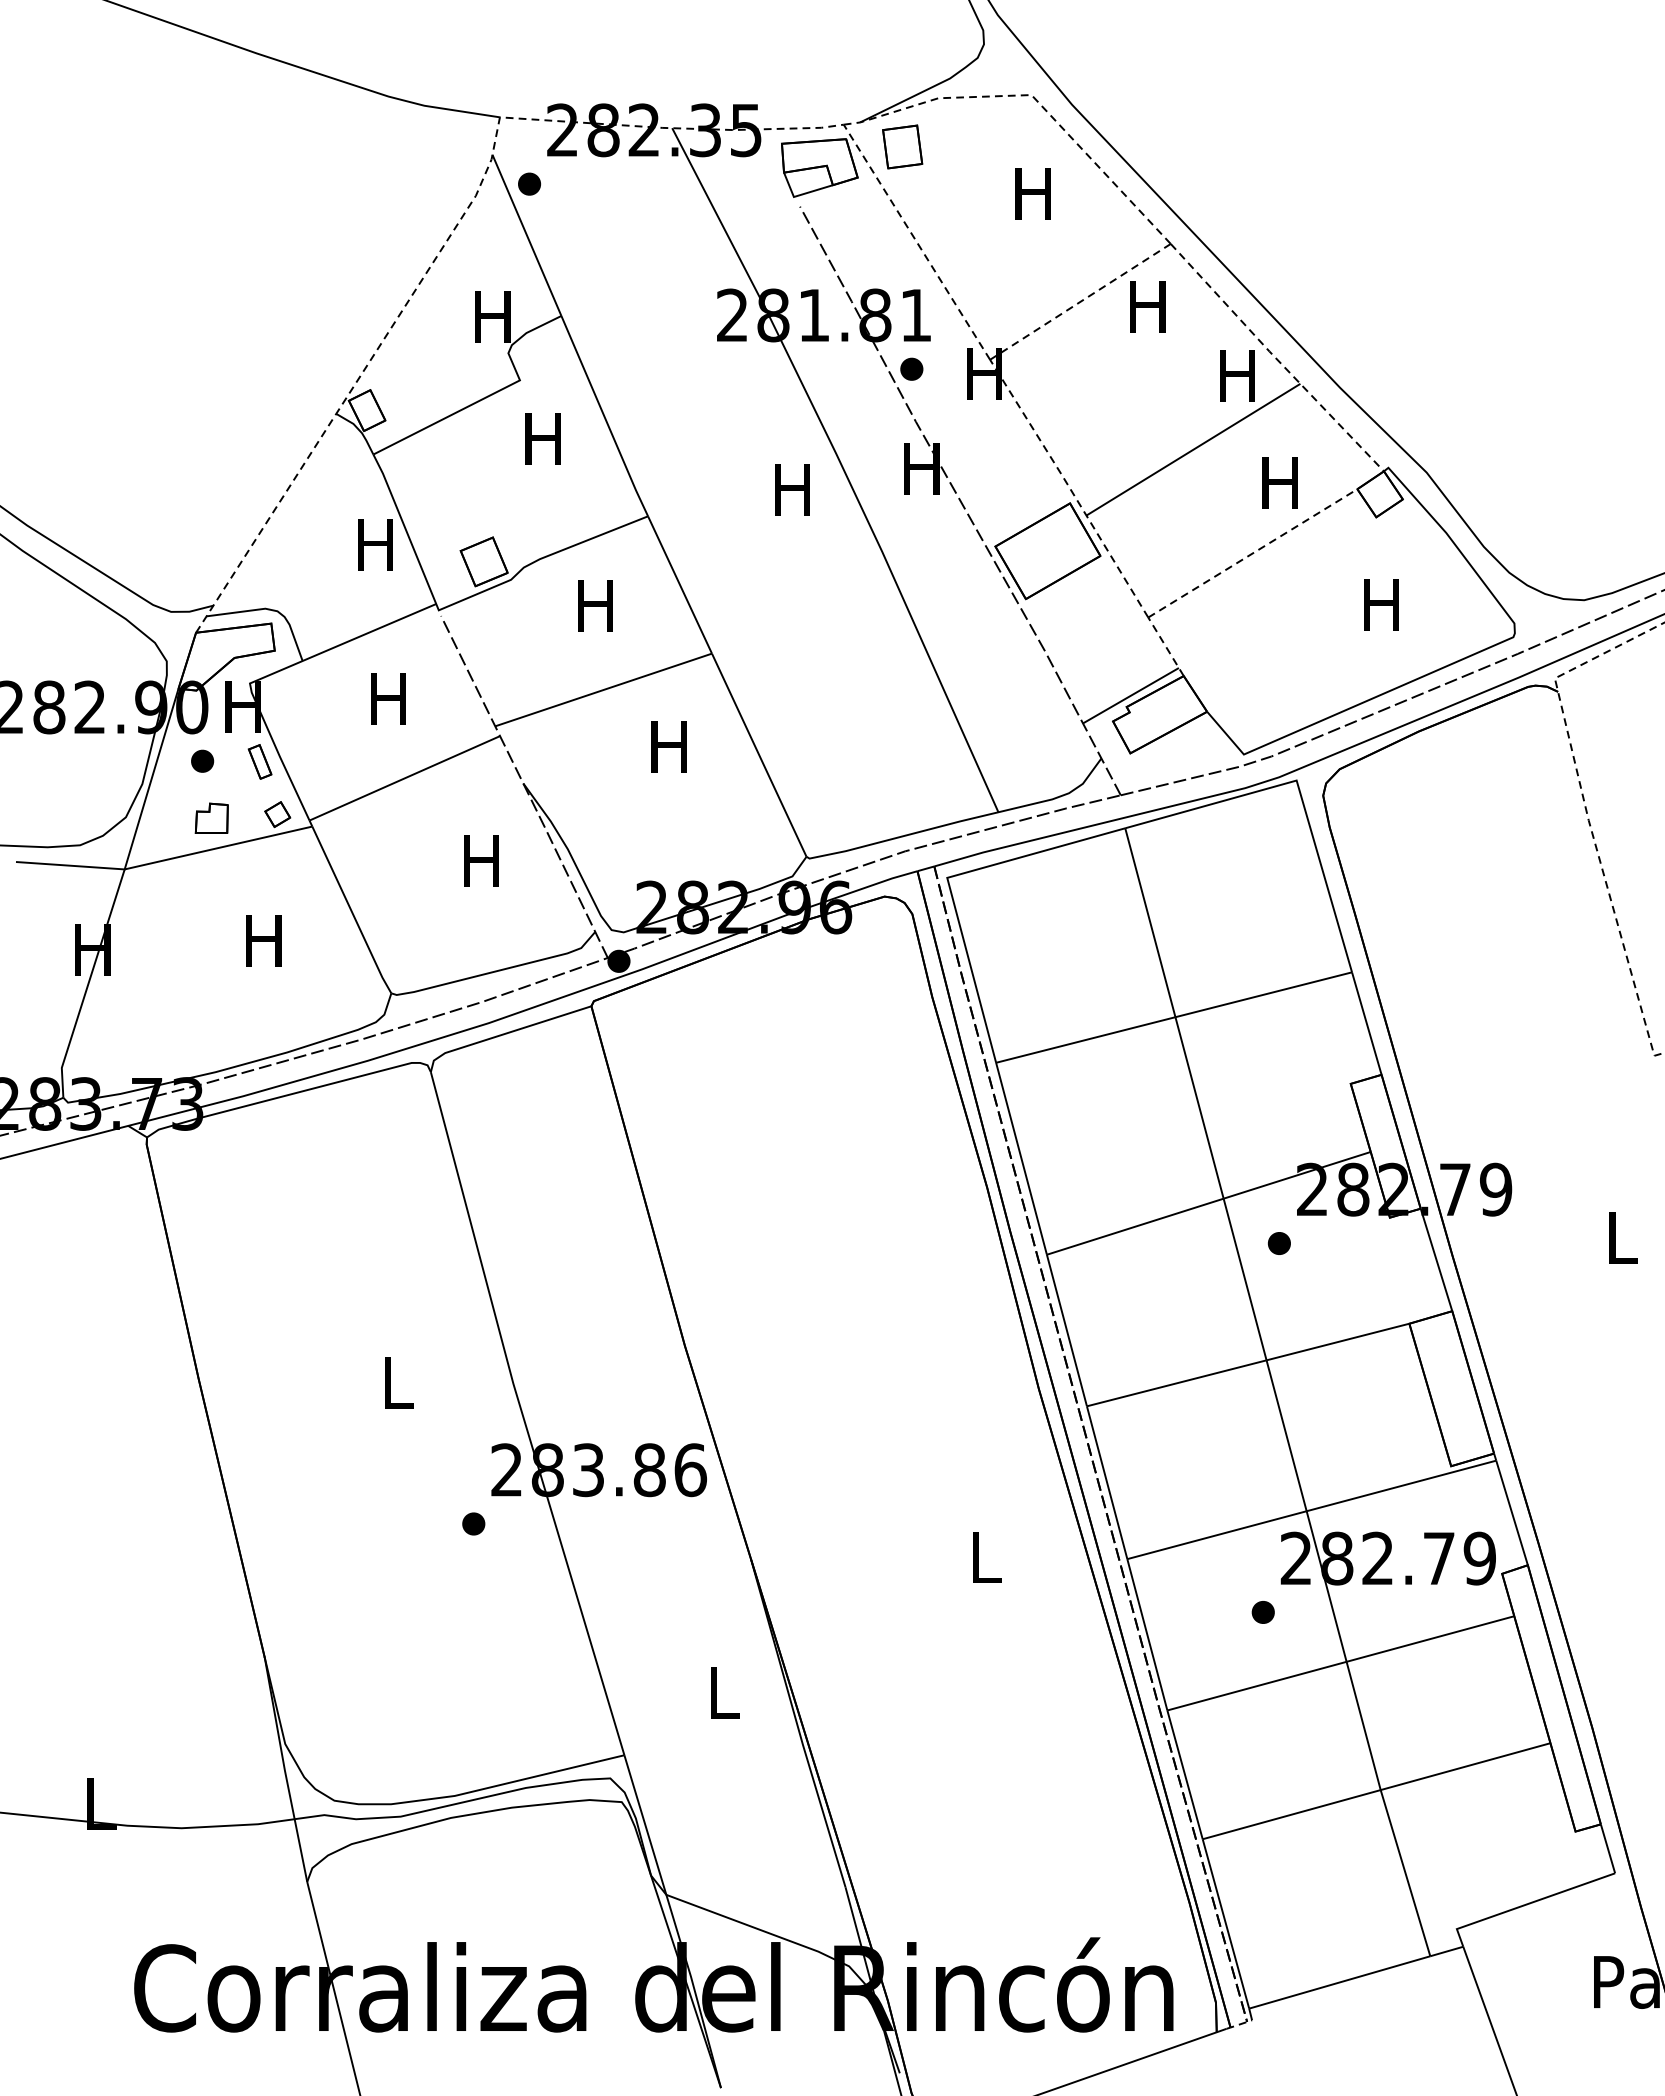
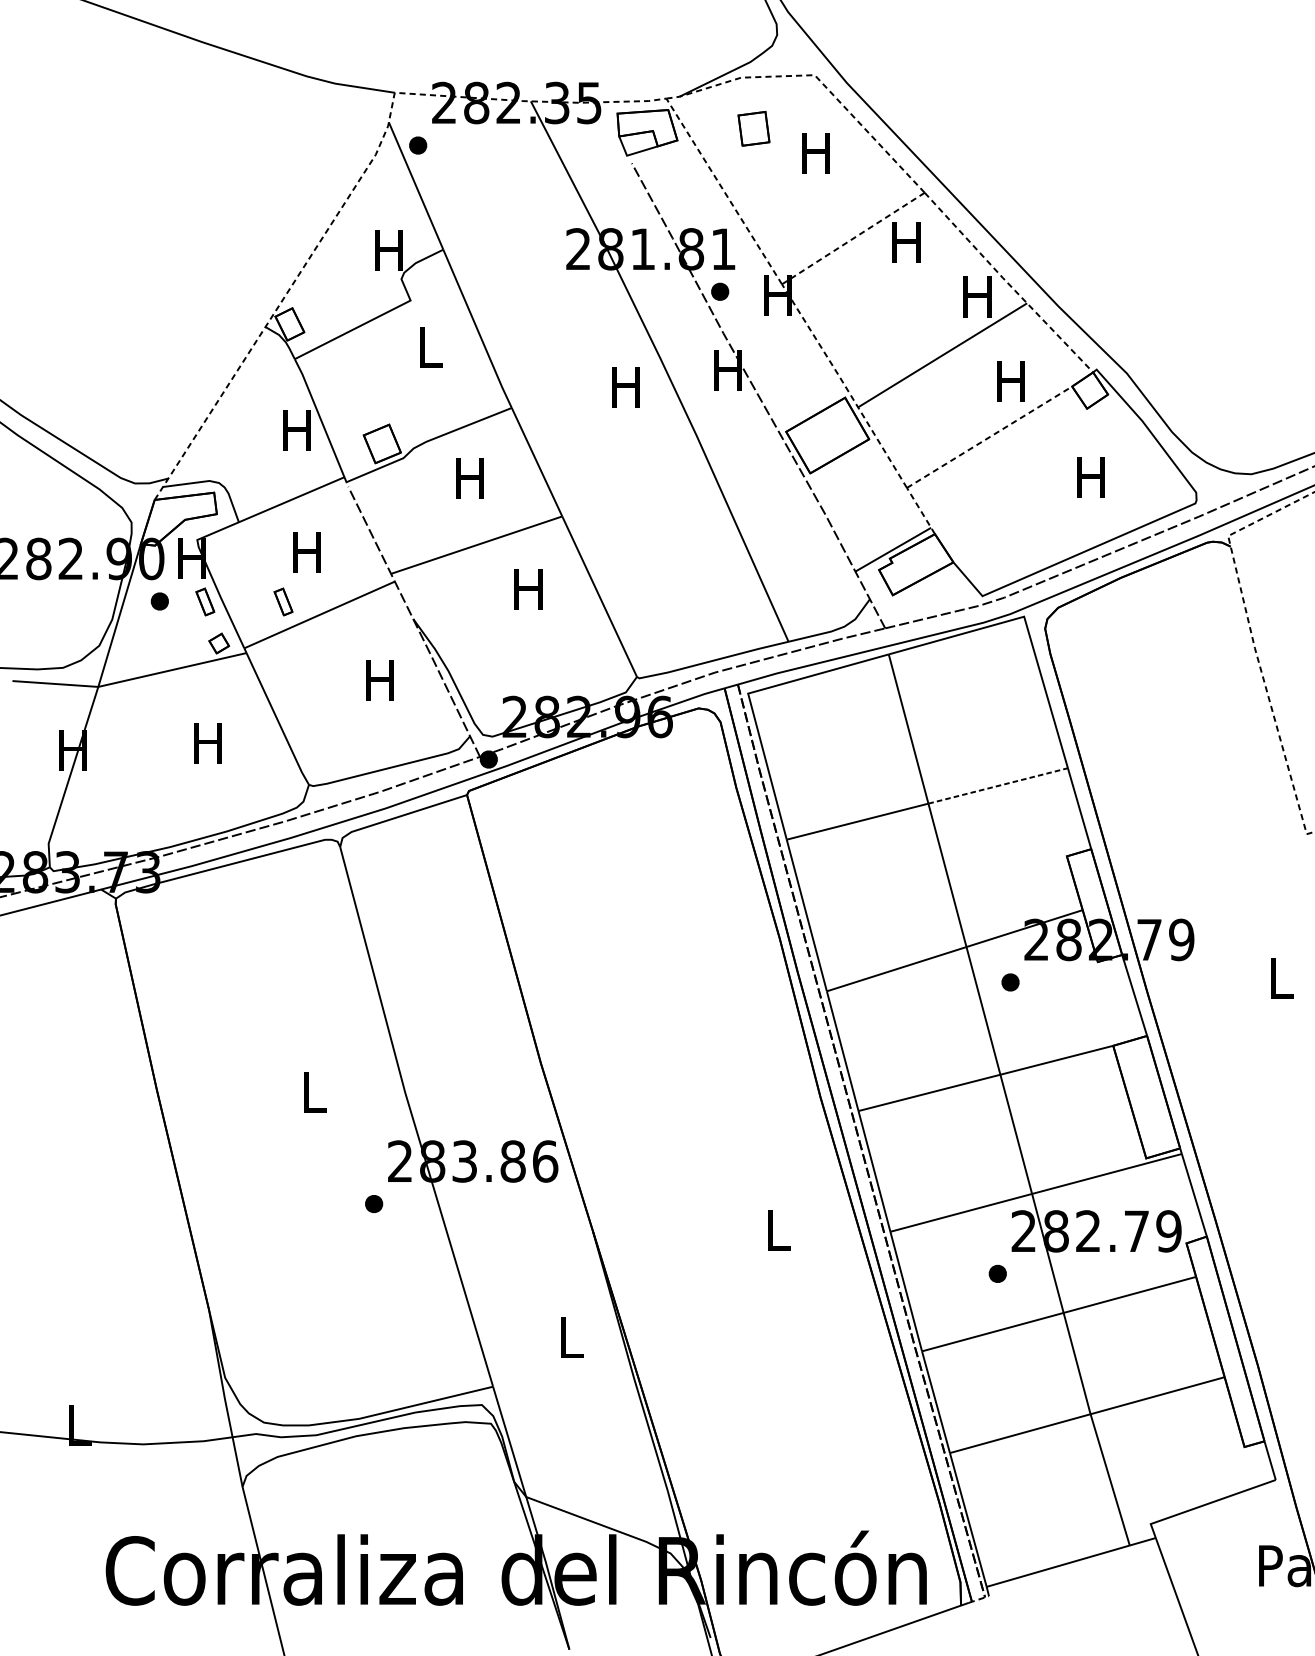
part: (902, 146) -> (753, 128), moved
text: (542, 438) -> (428, 346), H -> L
part: (358, 761) -> (283, 601), added
part: (211, 817) -> (166, 645), removed
line: (1264, 994) -> (998, 785), solid -> dashed

